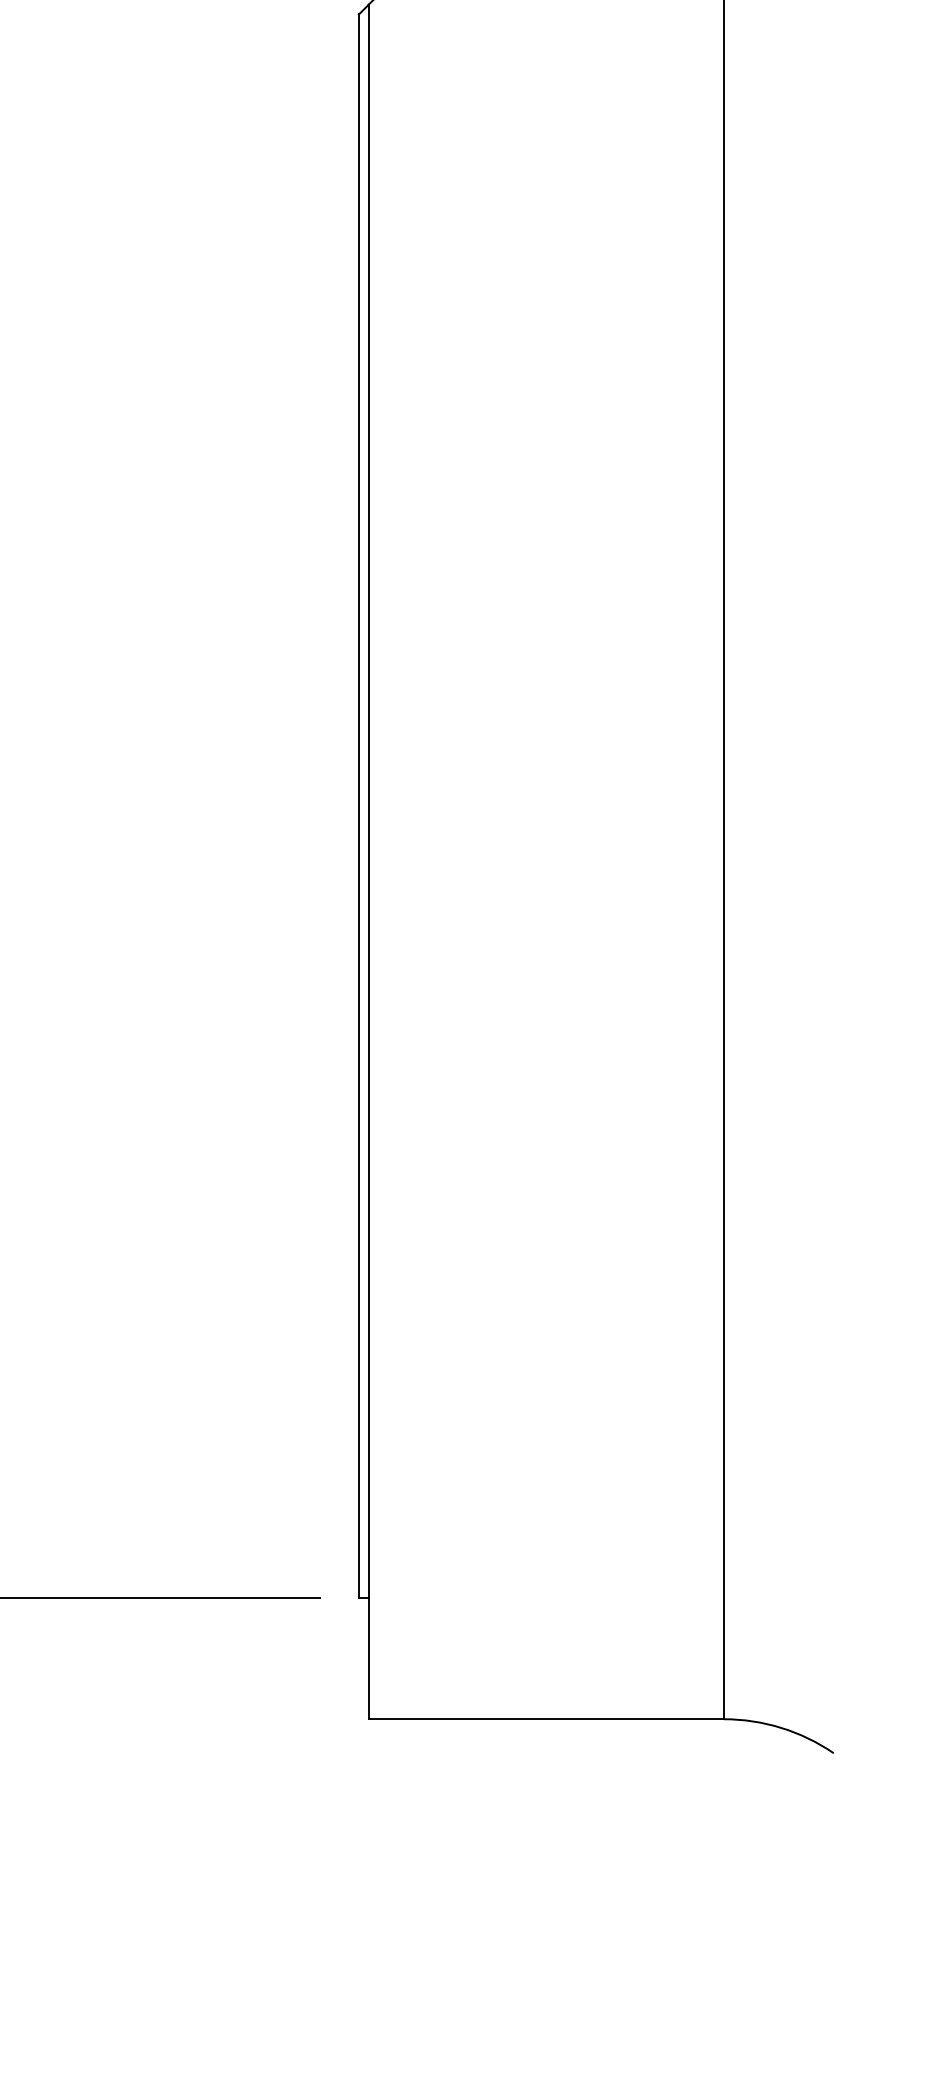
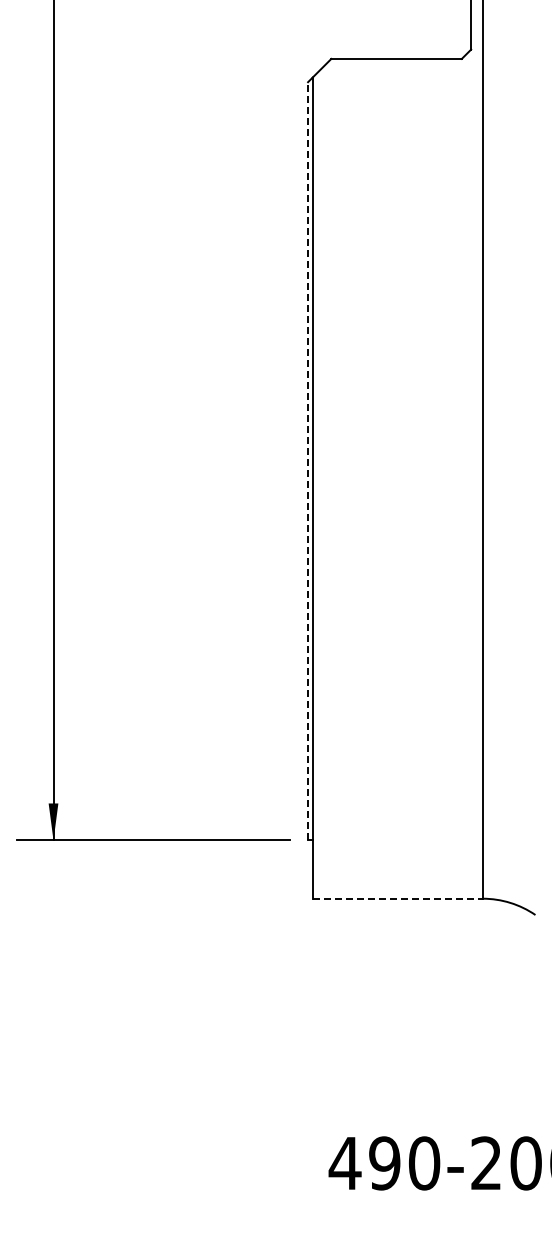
line: (359, 804) -> (308, 460), solid -> dashed
line: (547, 1718) -> (398, 898), solid -> dashed

